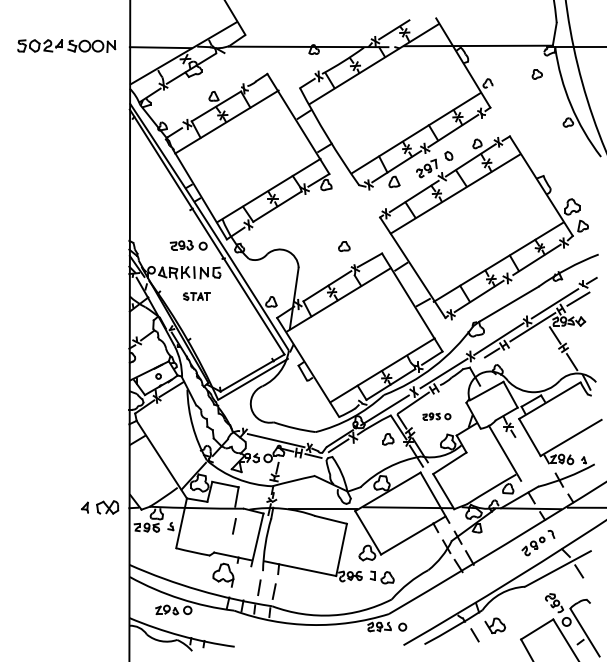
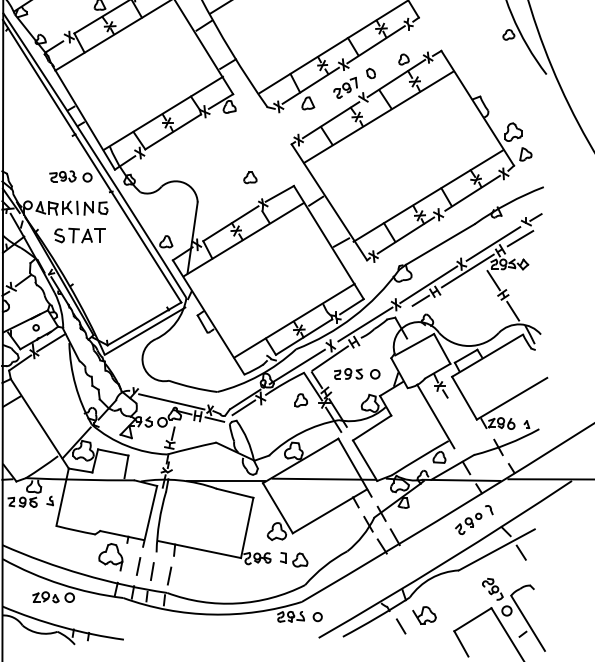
part: (196, 296) -> (79, 235), size x1.67
part: (436, 416) -> (356, 374), size x1.43
line: (234, 526) -> (138, 566), moved

